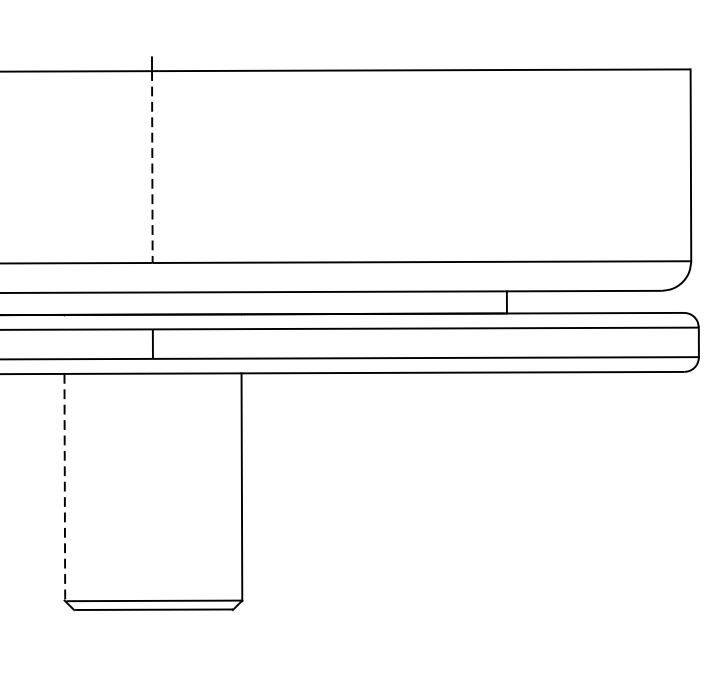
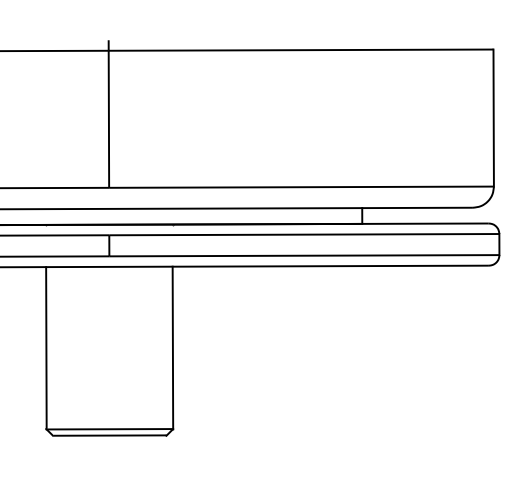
line: (151, 168) -> (108, 120), dashed -> solid
line: (64, 487) -> (46, 348), dashed -> solid

